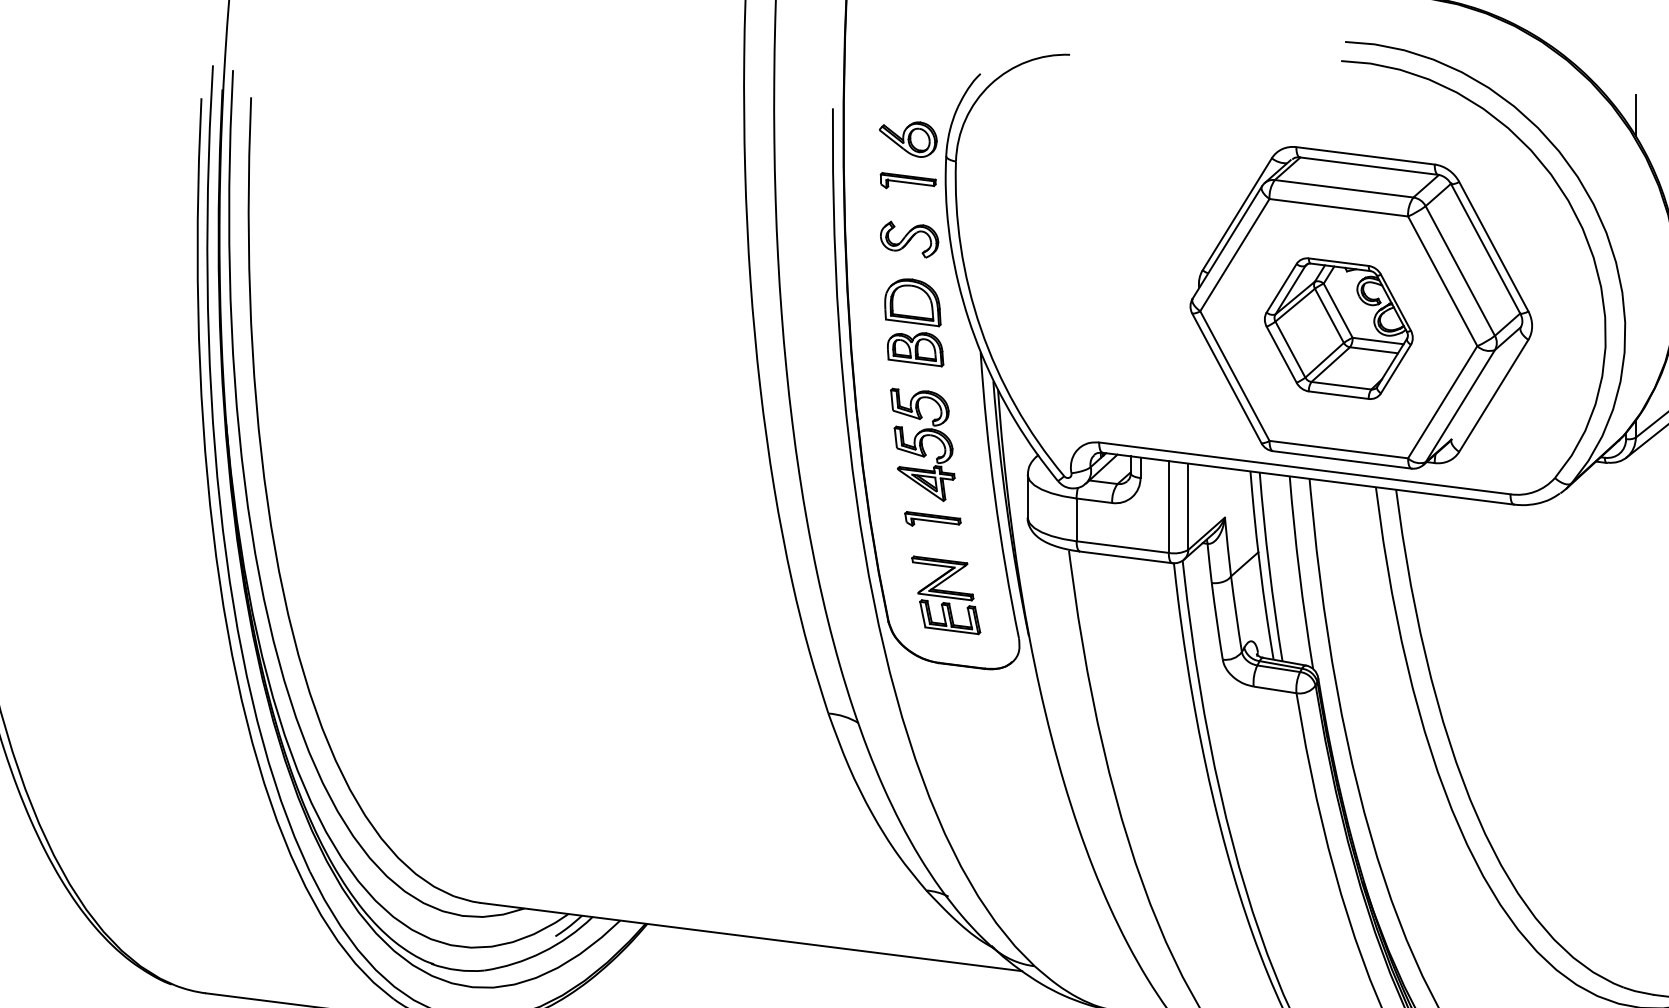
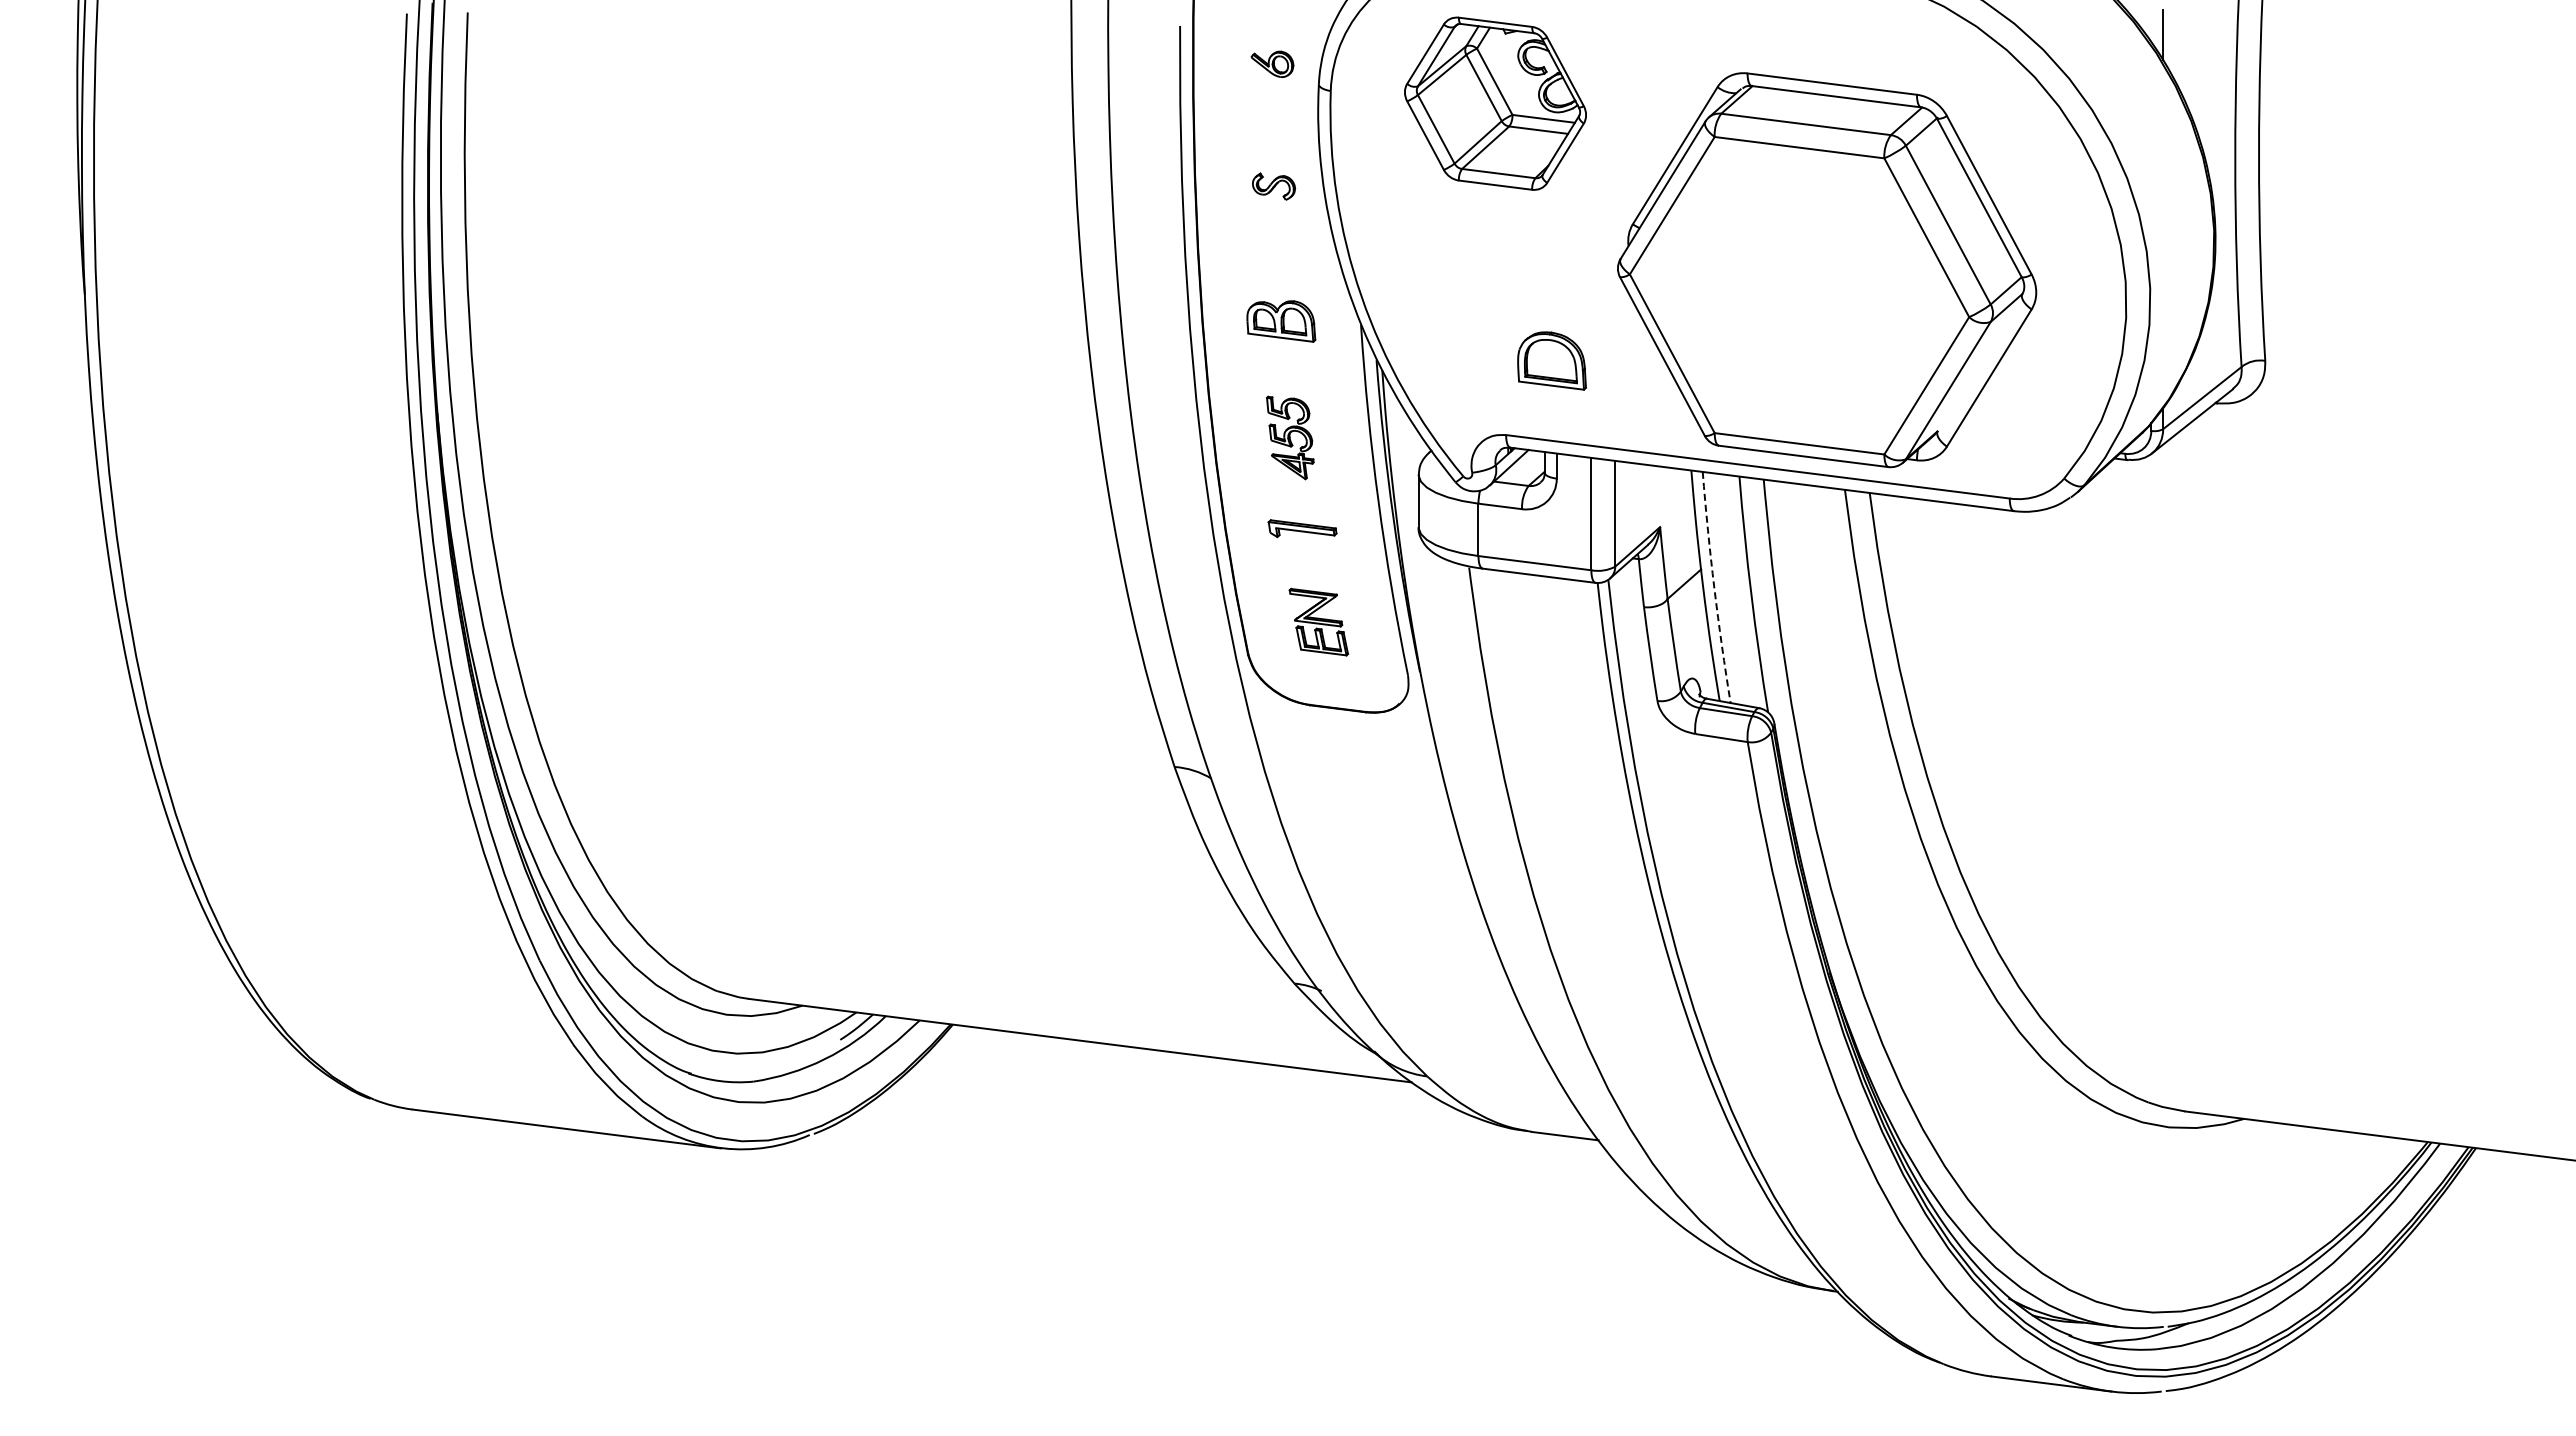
part: (908, 139) -> (1272, 64), size x0.6
part: (907, 180) -> (1271, 114), removed
part: (909, 239) -> (1273, 186), size x0.6
part: (912, 302) -> (1551, 360), moved
part: (1338, 328) -> (1495, 103), moved
part: (923, 444) -> (1290, 437), size x0.6
arc: (1269, 567) -> (1714, 588), solid -> dashed
part: (945, 594) -> (1318, 621), size x0.7

